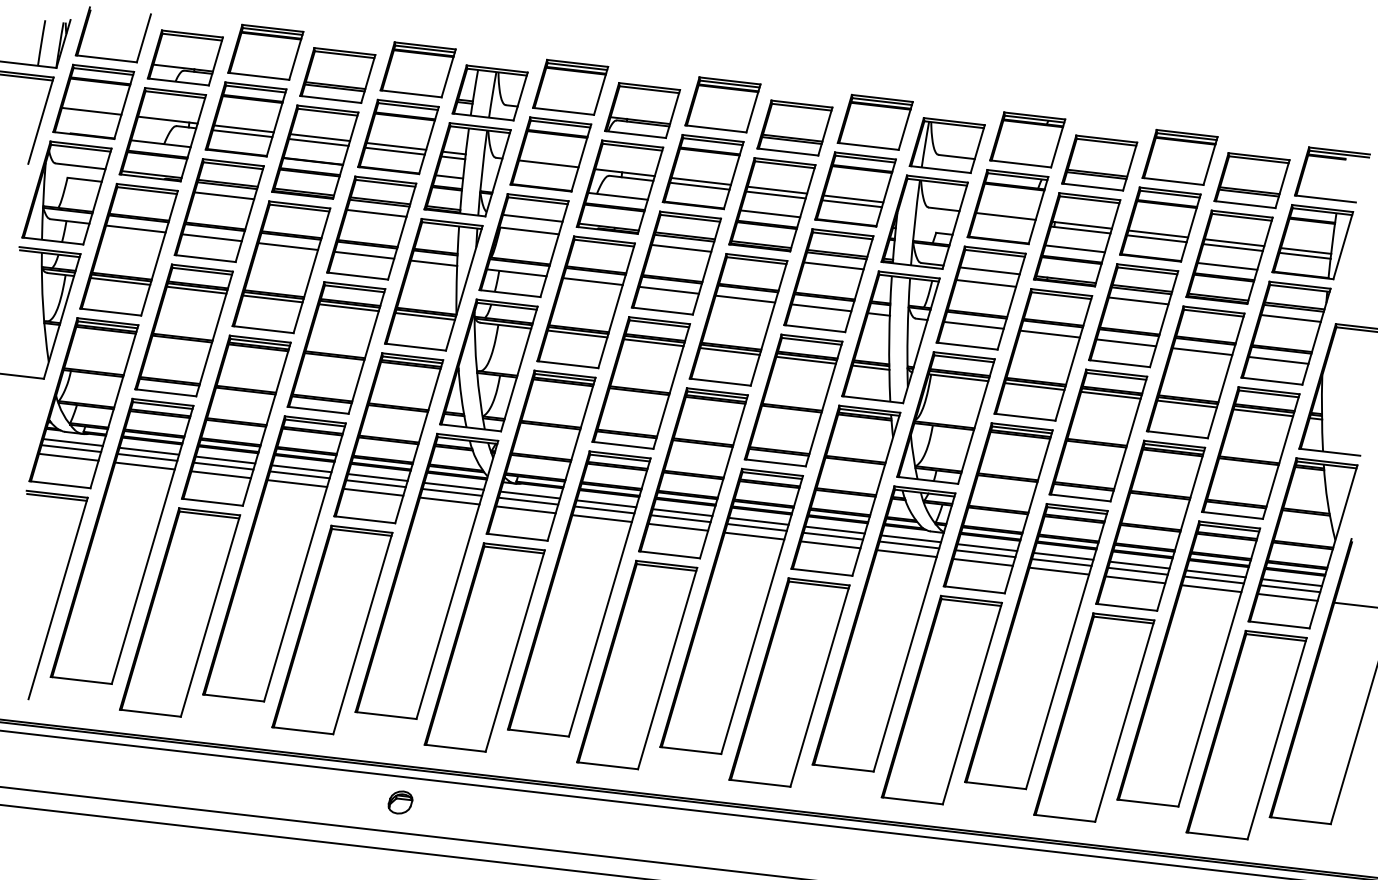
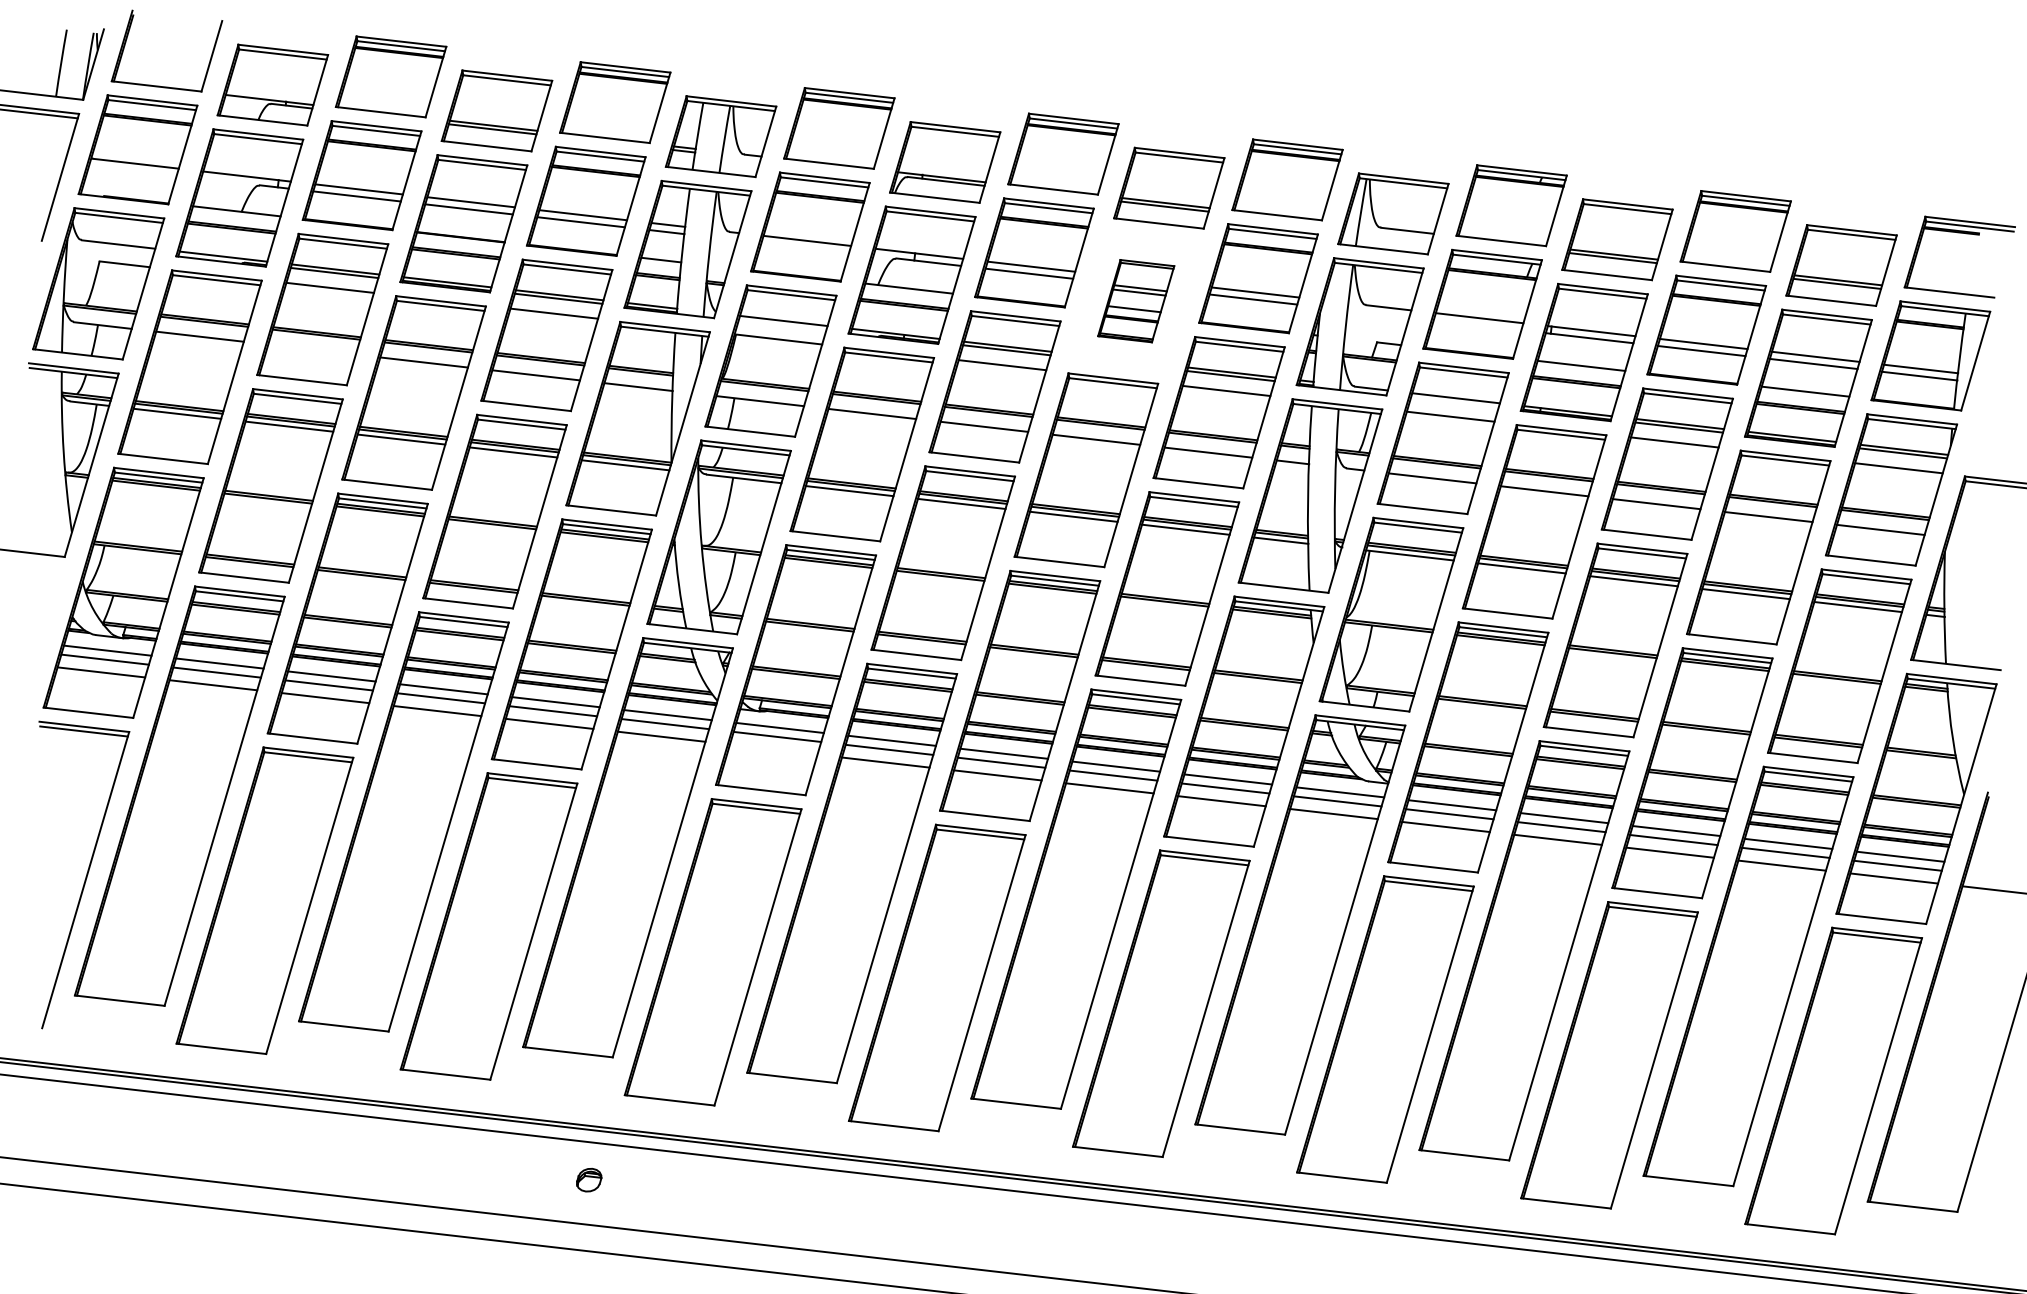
part: (772, 204) -> (1136, 300), size x0.6
line: (211, 237) -> (311, 349), removed
line: (525, 509) -> (773, 749), removed
part: (400, 802) -> (589, 1180), size x0.7

